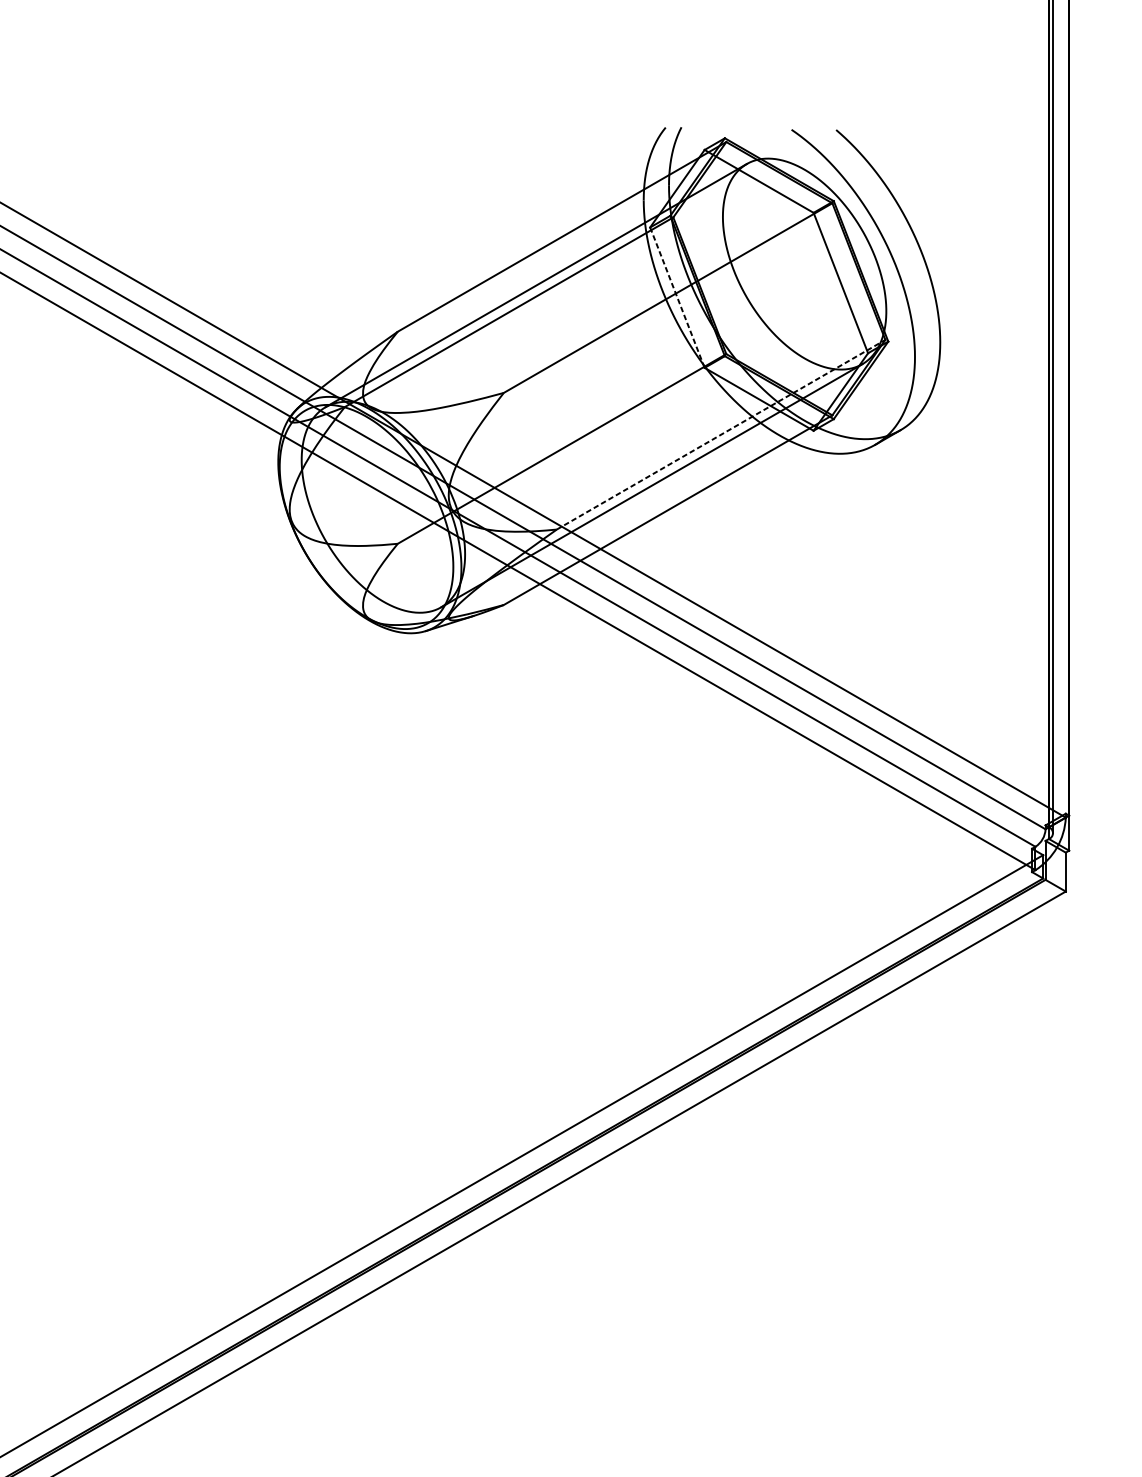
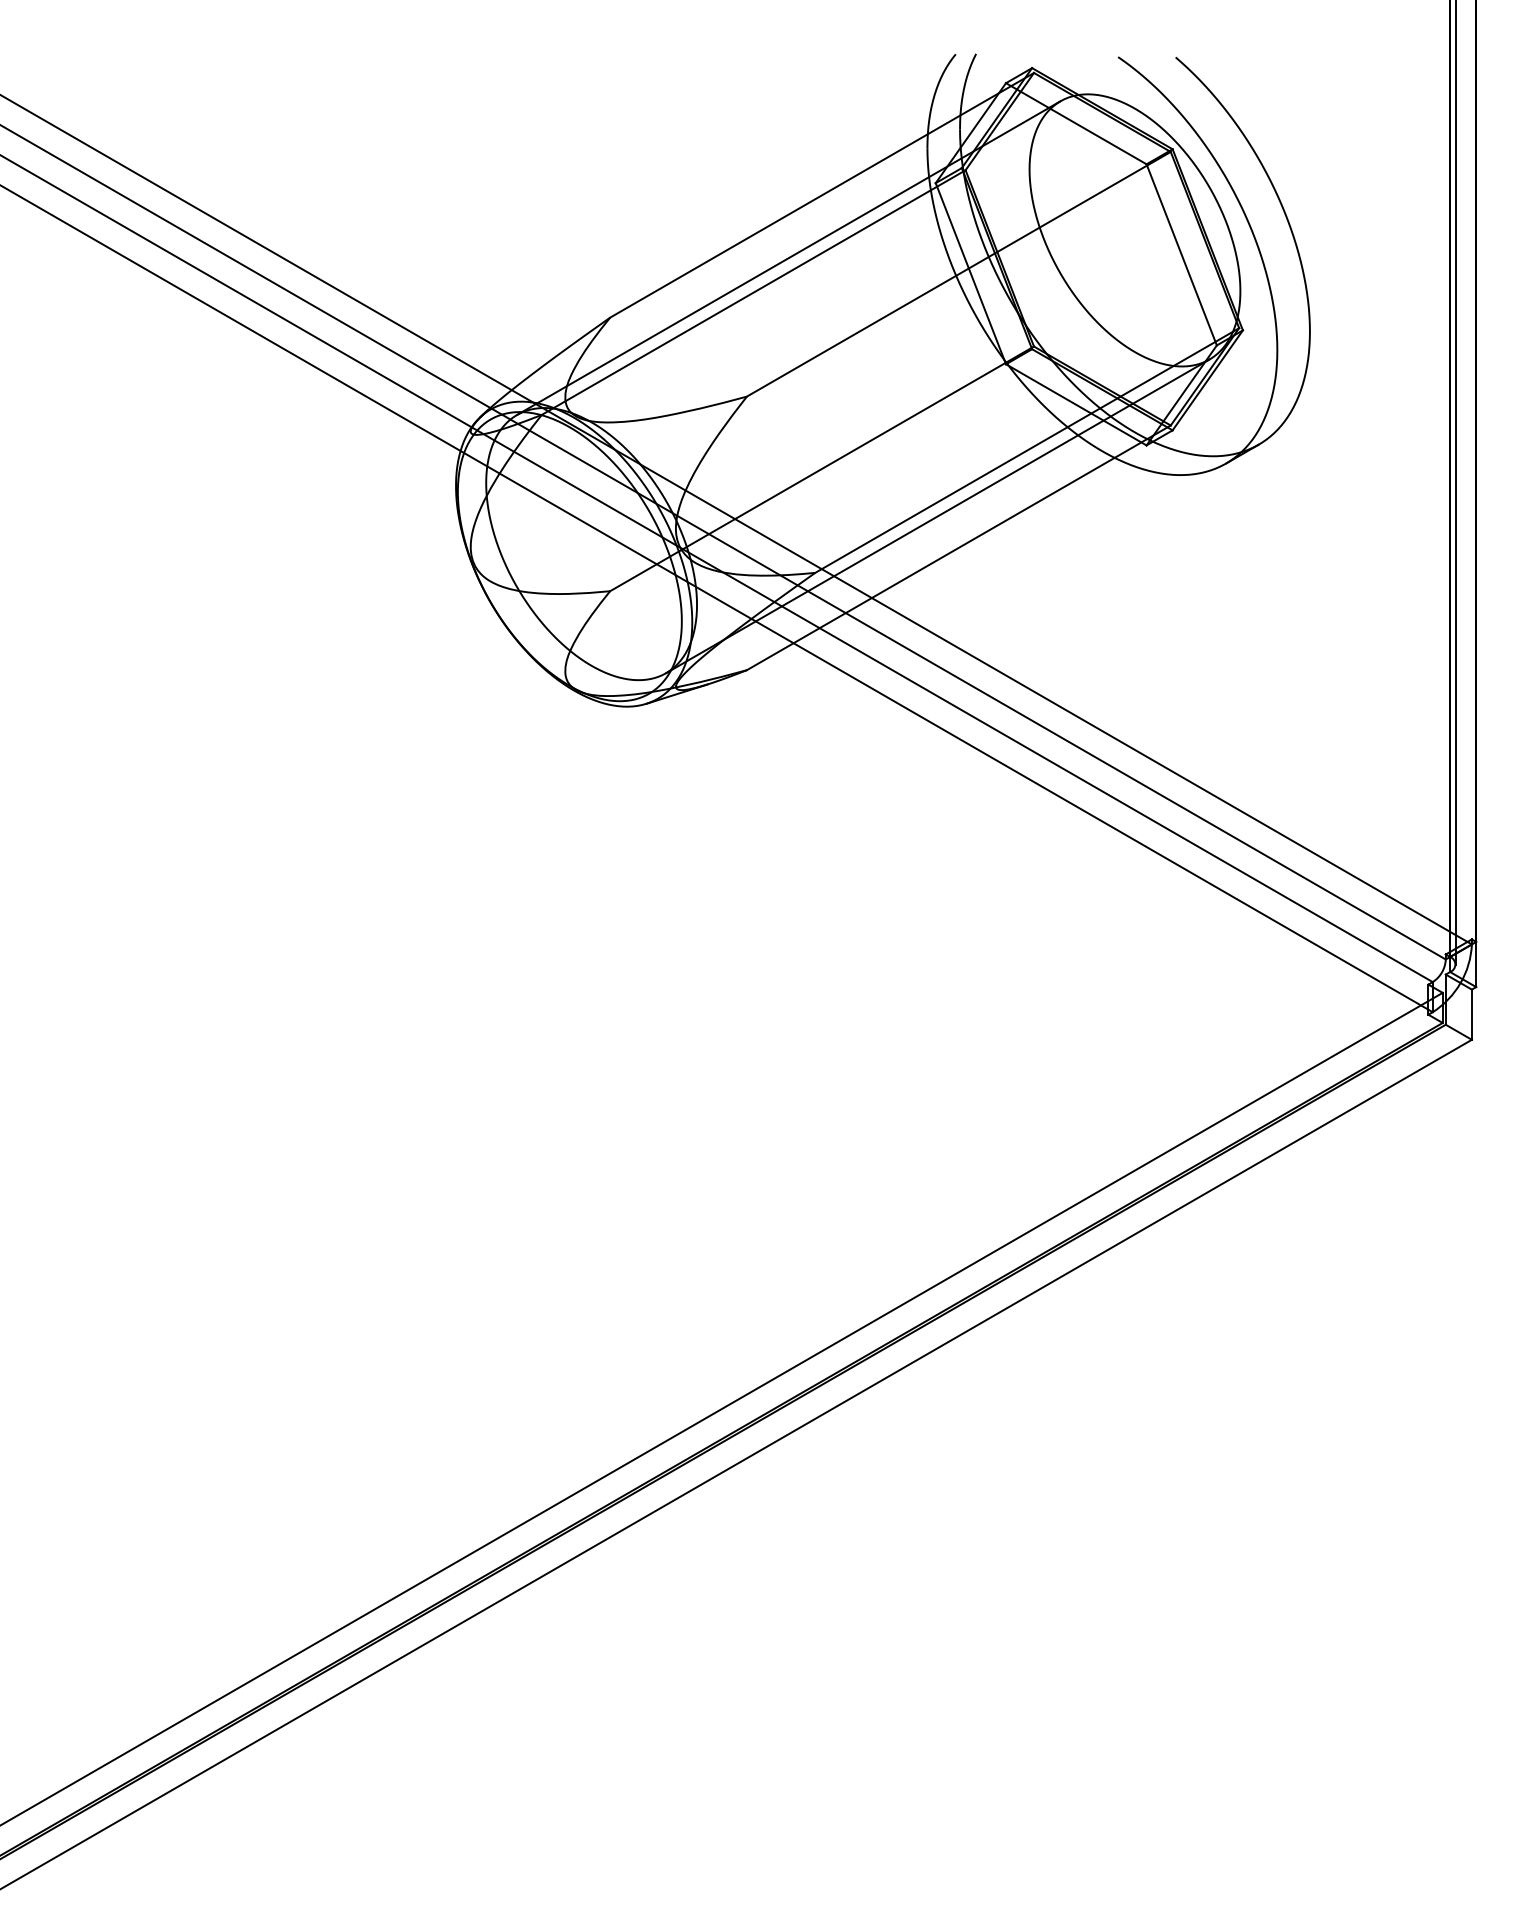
line: (677, 298) -> (971, 274), dashed -> solid
line: (721, 434) -> (1027, 450), dashed -> solid

